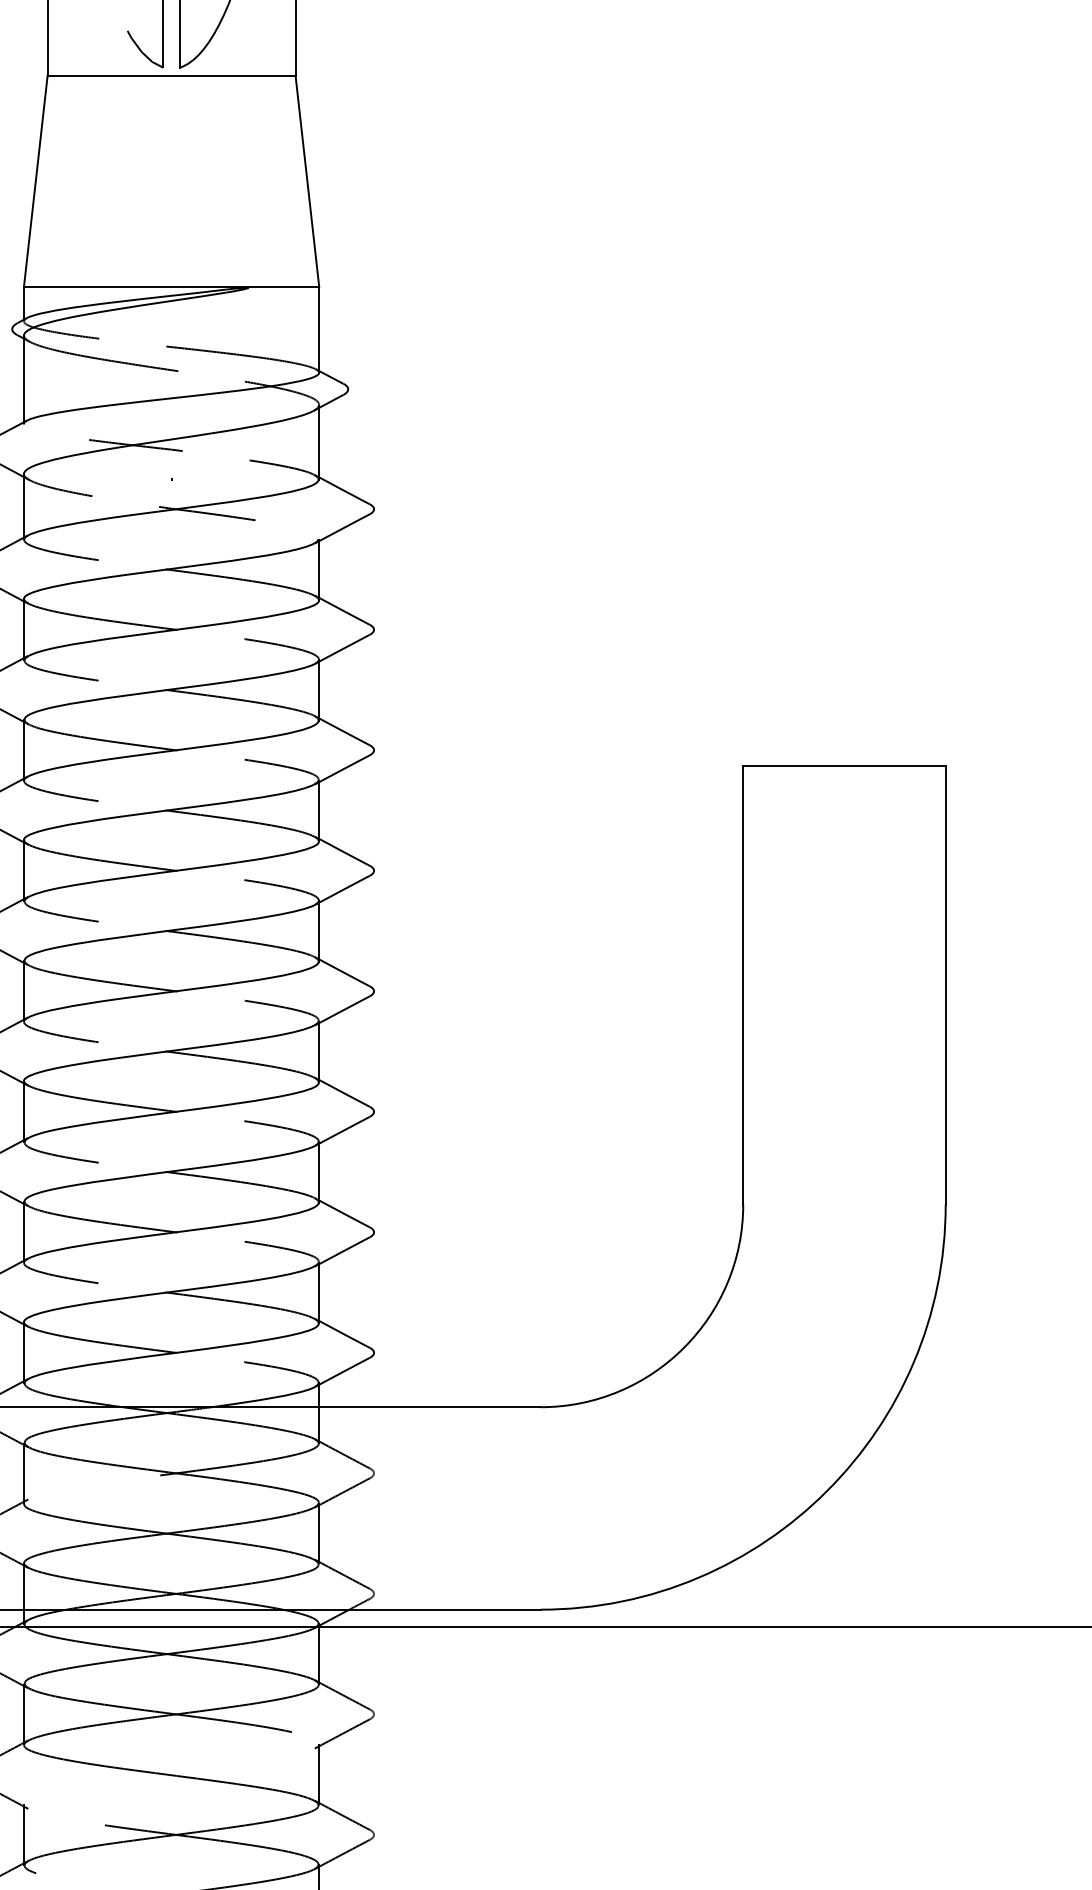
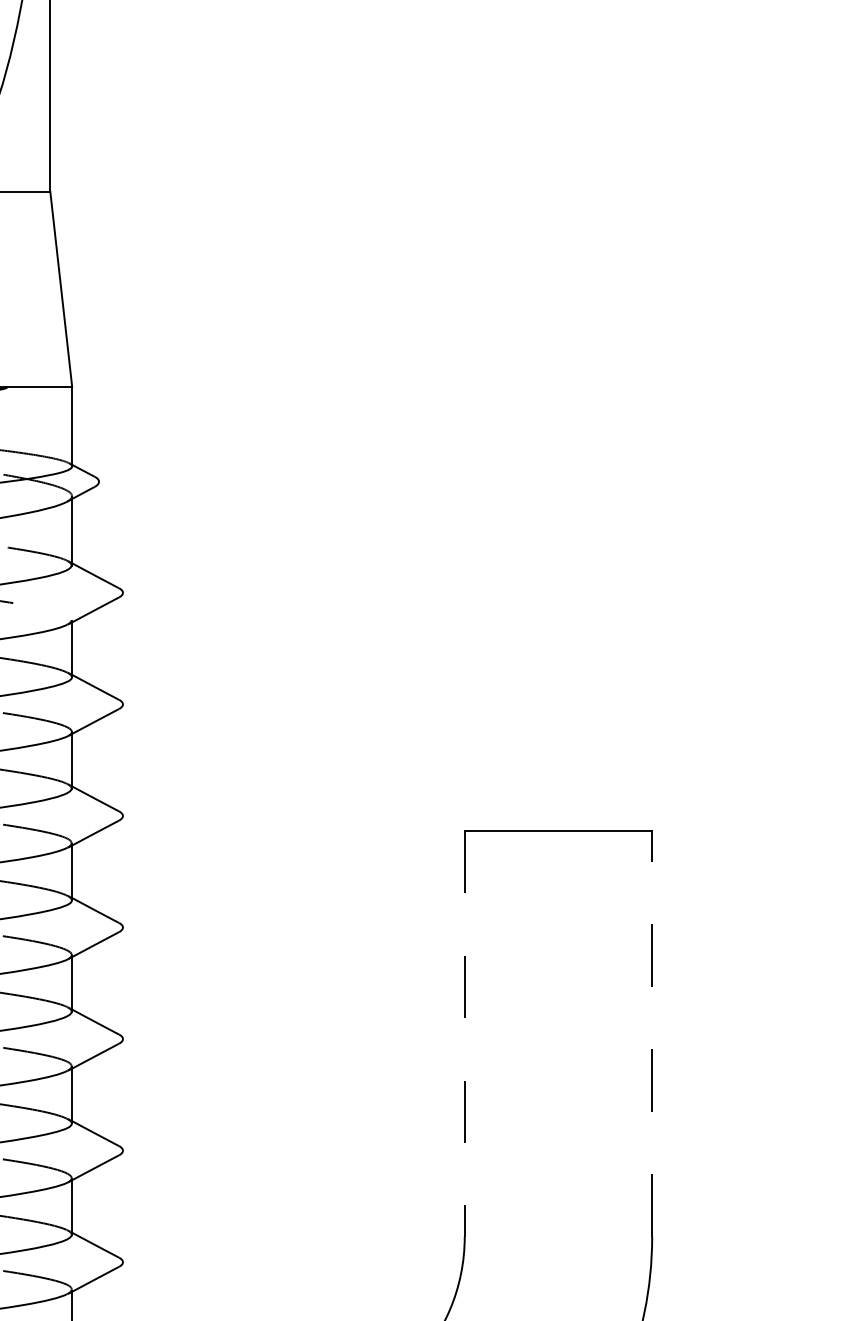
line: (945, 984) -> (652, 1032), solid -> dashed
line: (743, 985) -> (464, 1033), solid -> dashed

